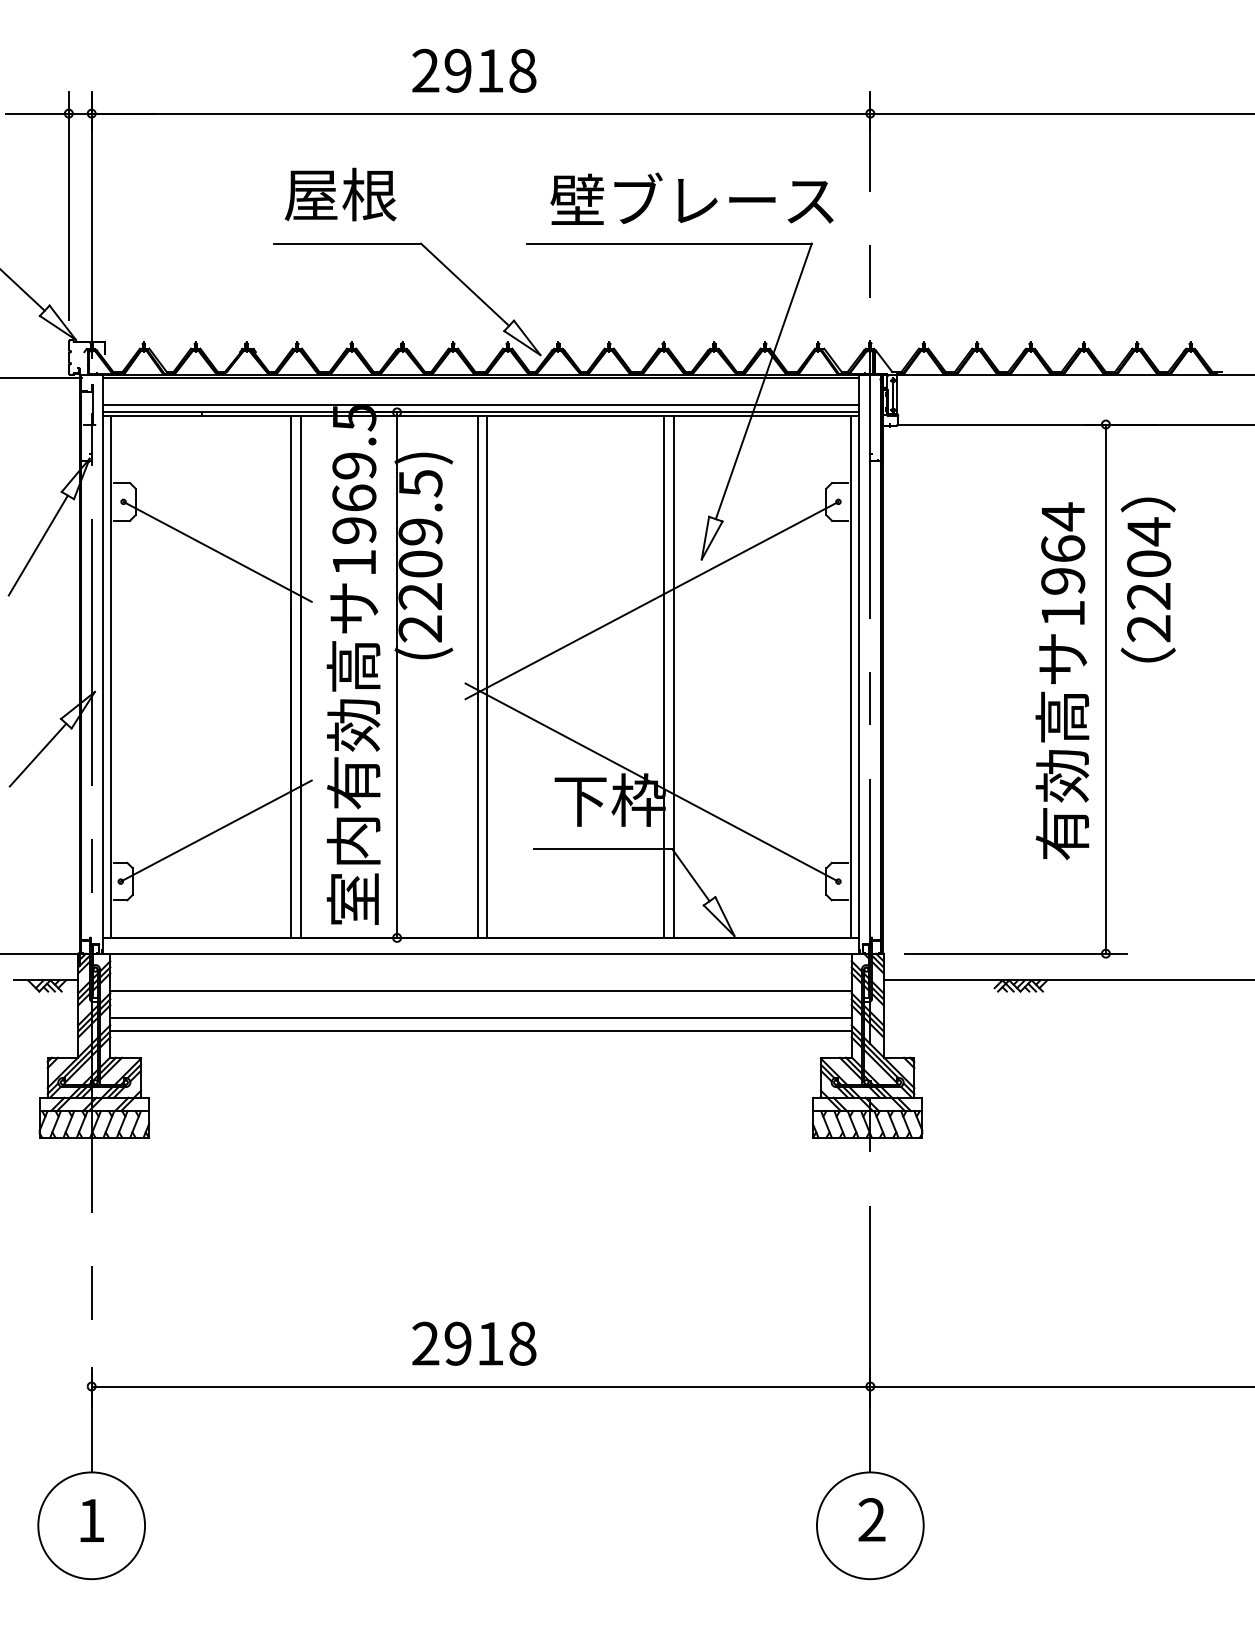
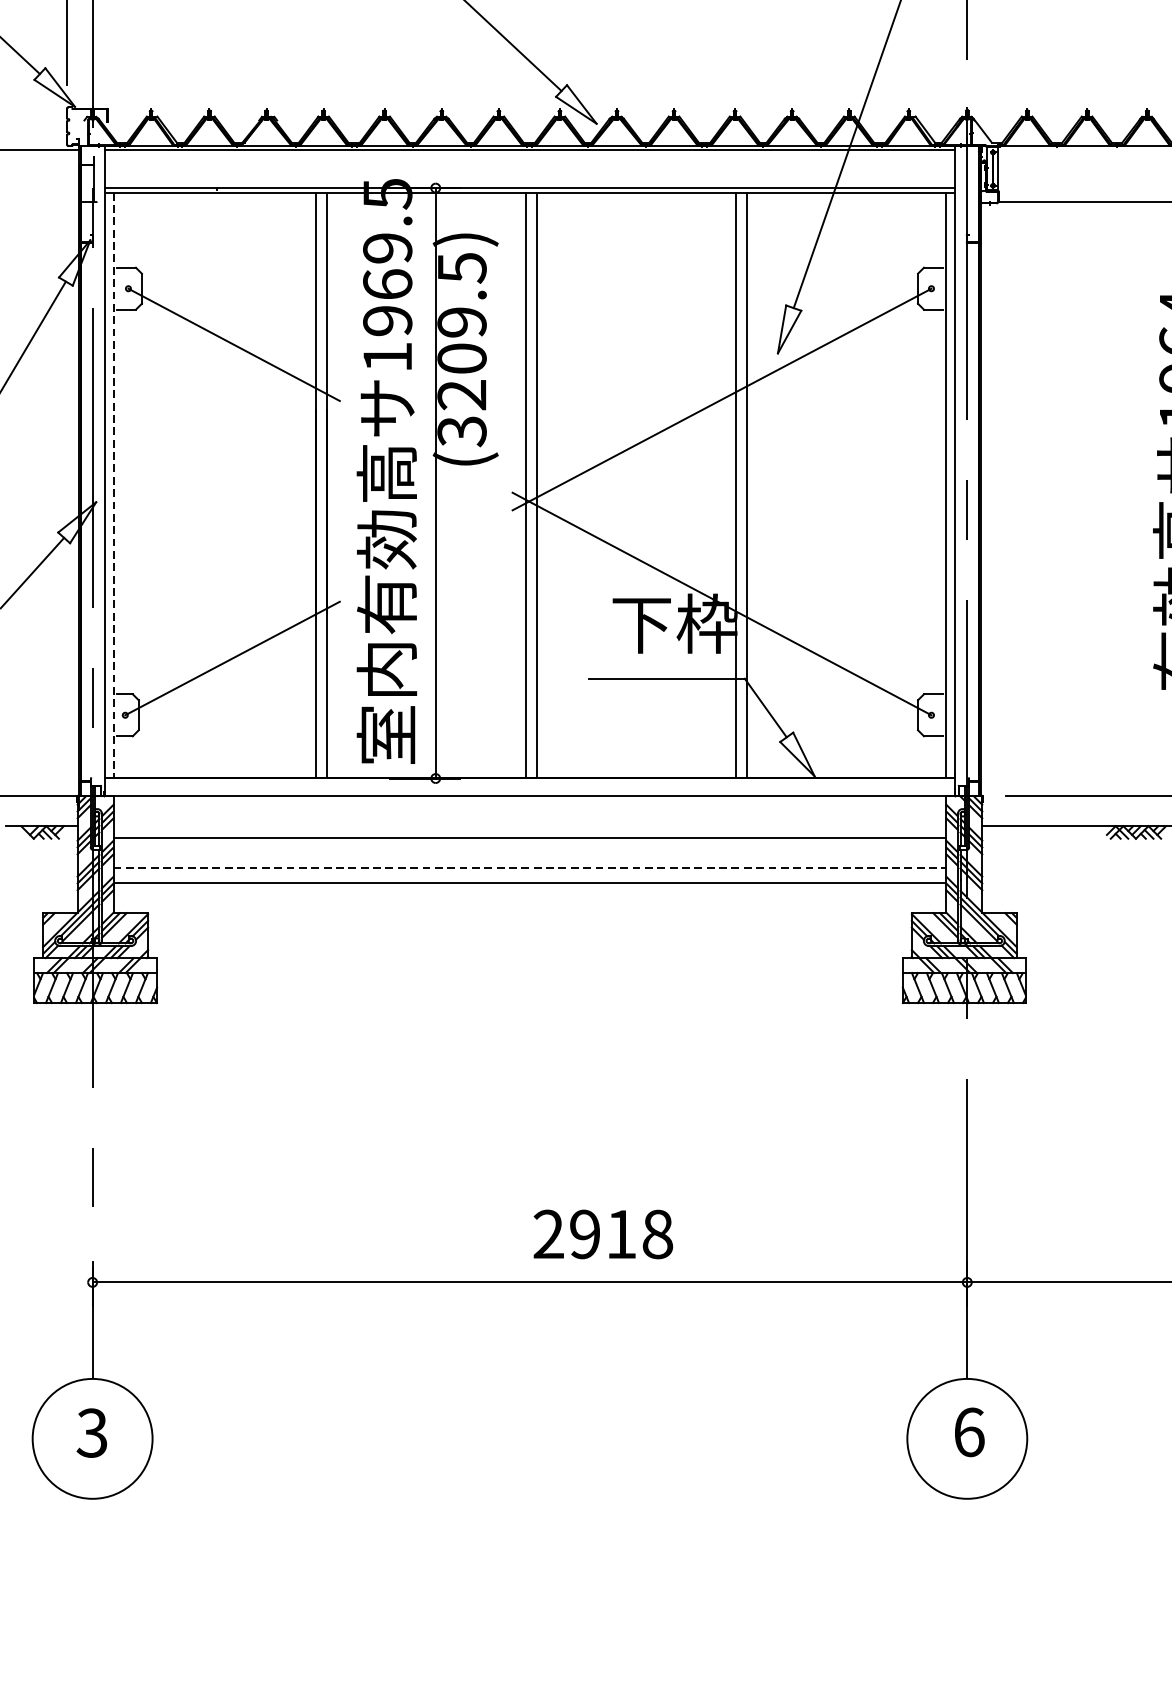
line: (481, 405) -> (530, 180), removed
text: (420, 628) -> (461, 430), (2209.5) -> (3209.5)
line: (111, 677) -> (114, 485), solid -> dashed
line: (481, 1017) -> (530, 867), solid -> dashed
text: (474, 1343) -> (603, 1234), moved
text: (90, 1520) -> (91, 1432), 1 -> 3
text: (871, 1520) -> (968, 1432), 2 -> 6

